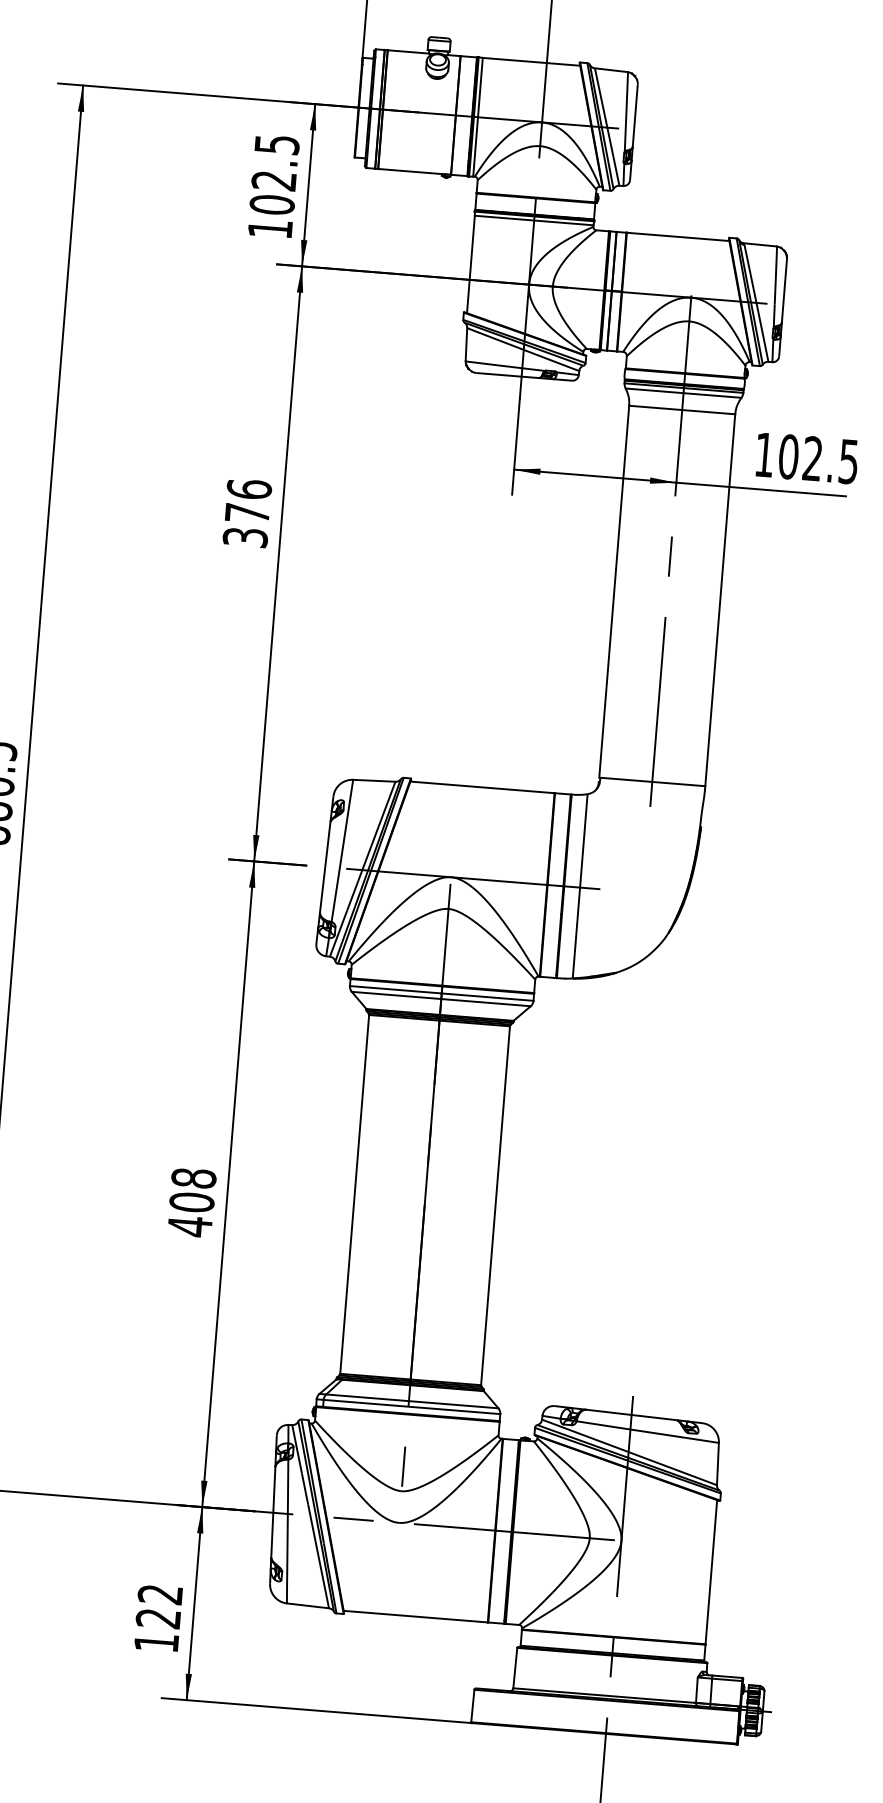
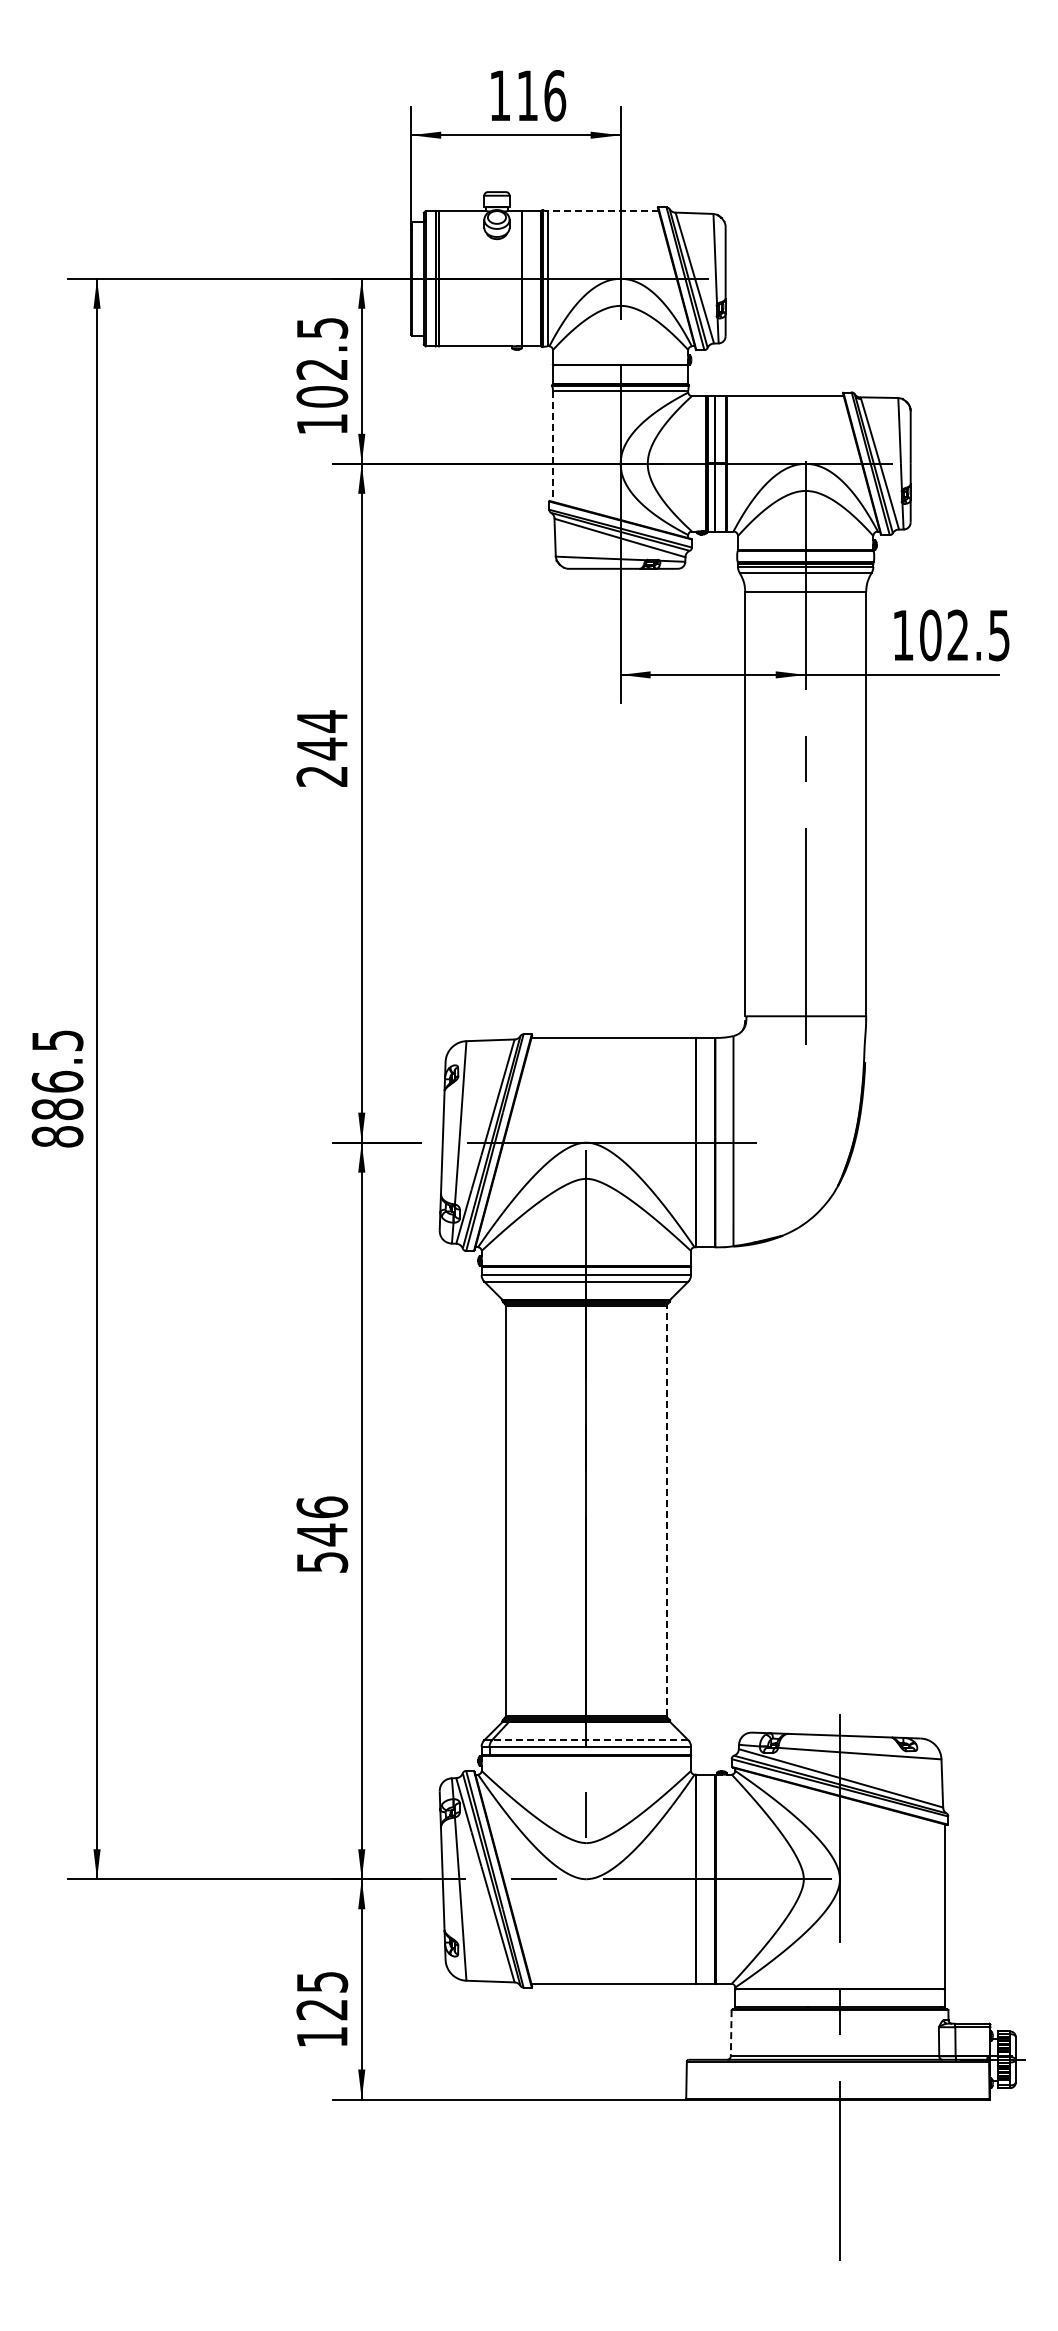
line: (531, 62) -> (603, 211), solid -> dashed
line: (470, 264) -> (552, 446), solid -> dashed
text: (247, 513) -> (322, 748), 376 -> 244
text: (192, 1202) -> (322, 1534), 408 -> 546
line: (495, 1205) -> (666, 1510), solid -> dashed
line: (411, 1401) -> (589, 1740), solid -> dashed
text: (160, 1594) -> (322, 1982), 122 -> 125
line: (515, 1668) -> (731, 2033), solid -> dashed

